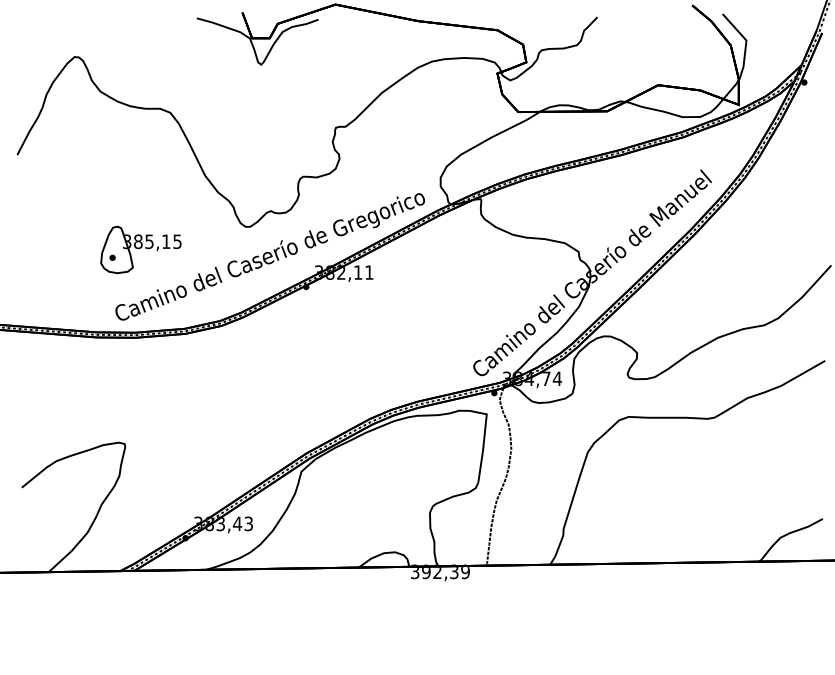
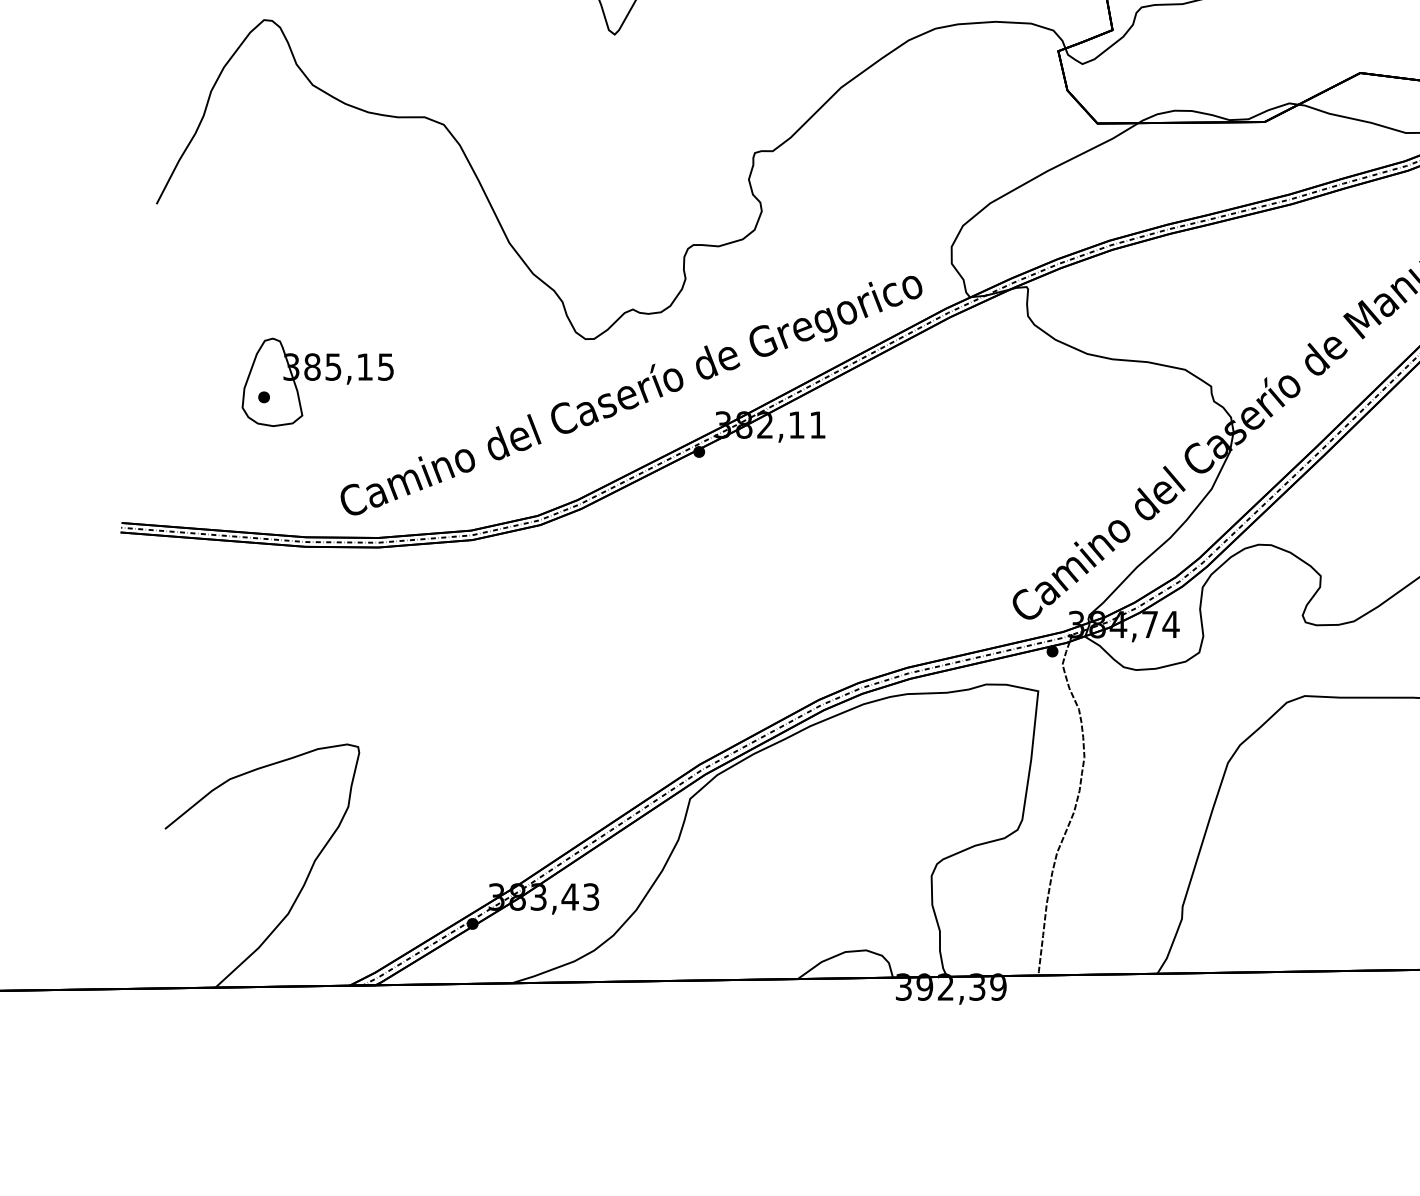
part: (140, 249) -> (316, 381), moved

